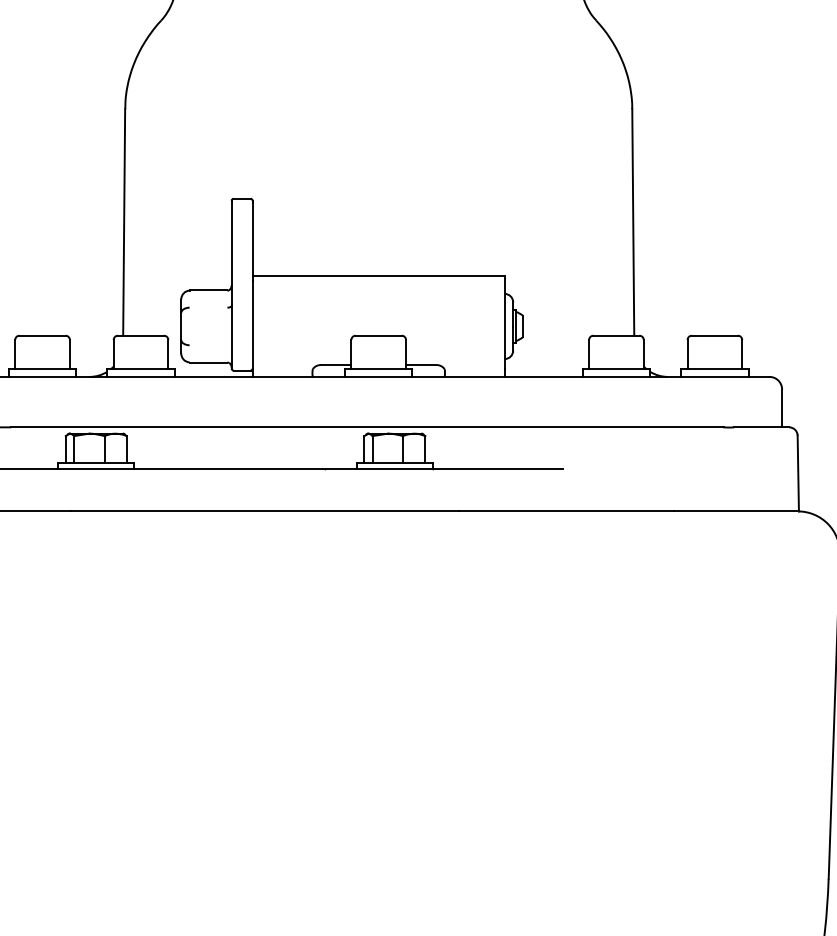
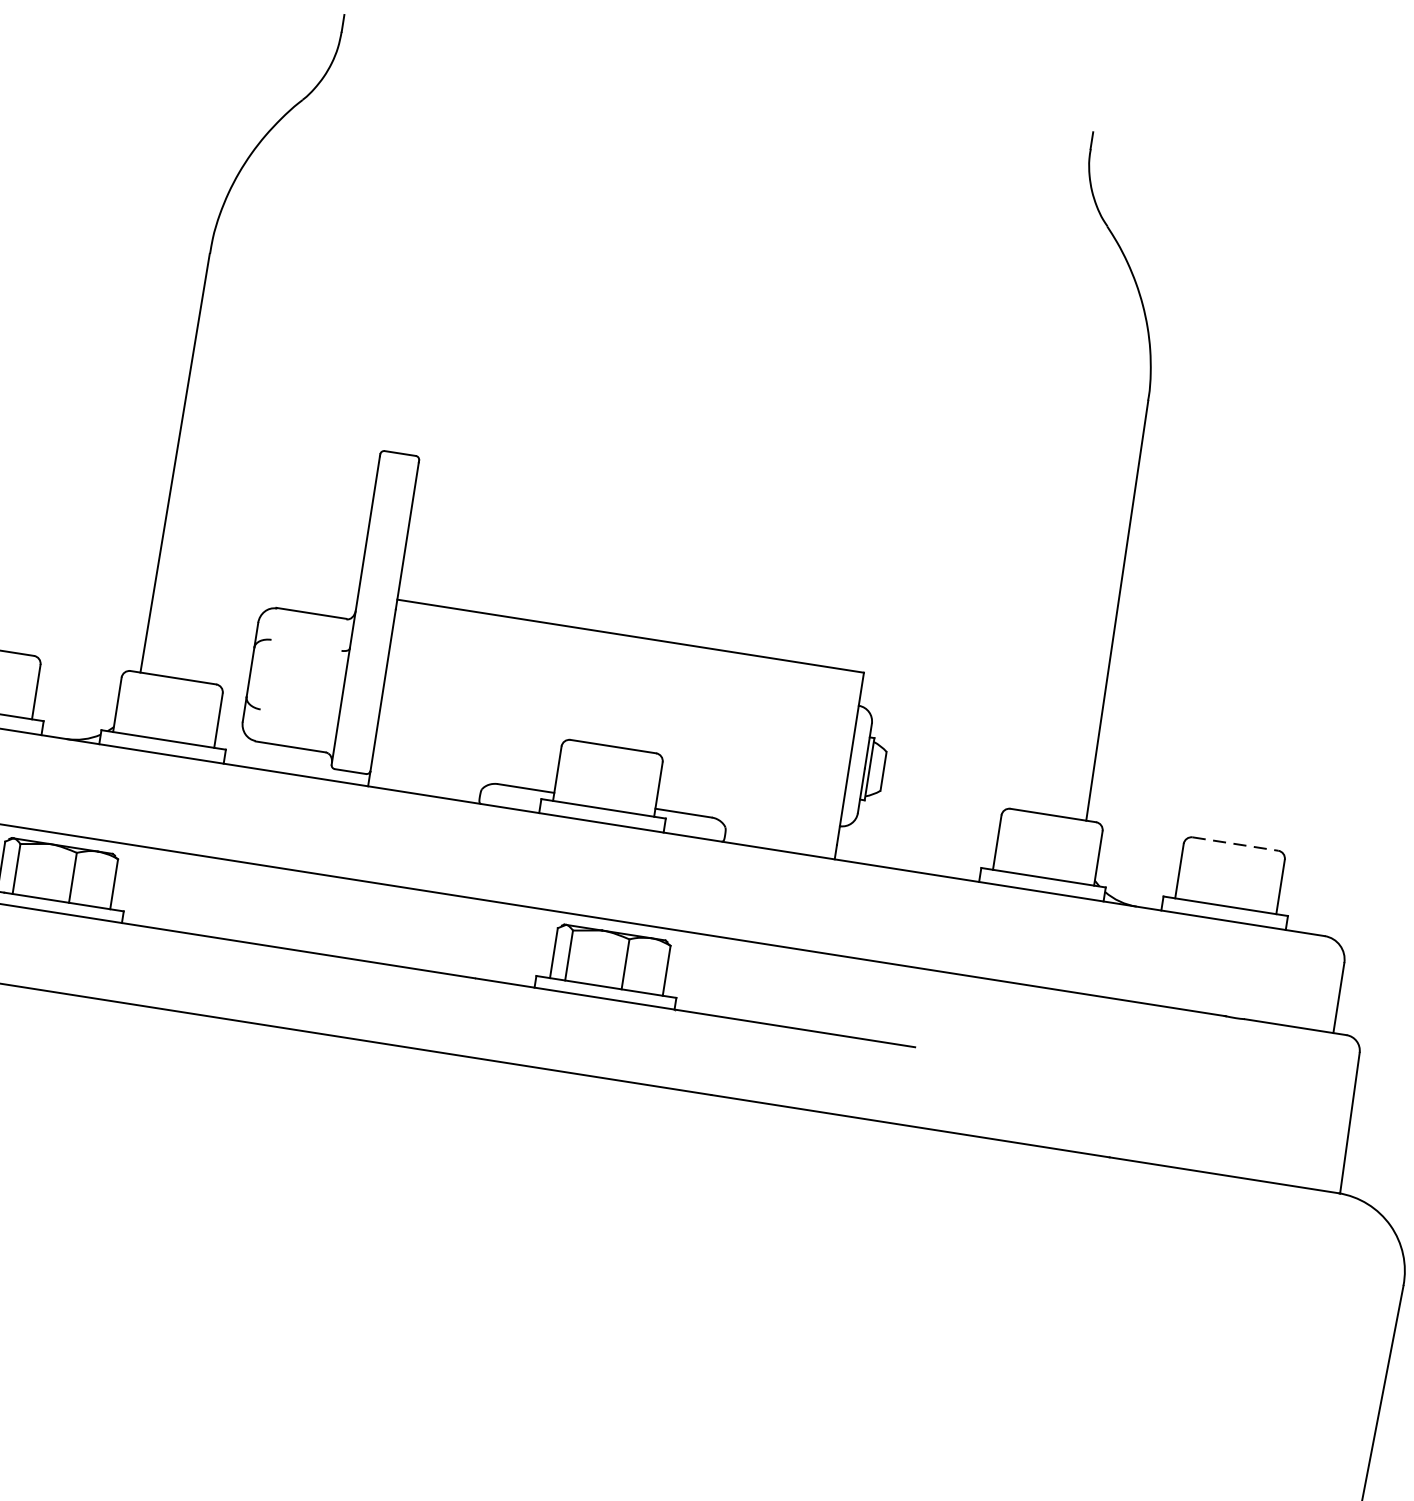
line: (715, 335) -> (1236, 843), solid -> dashed

